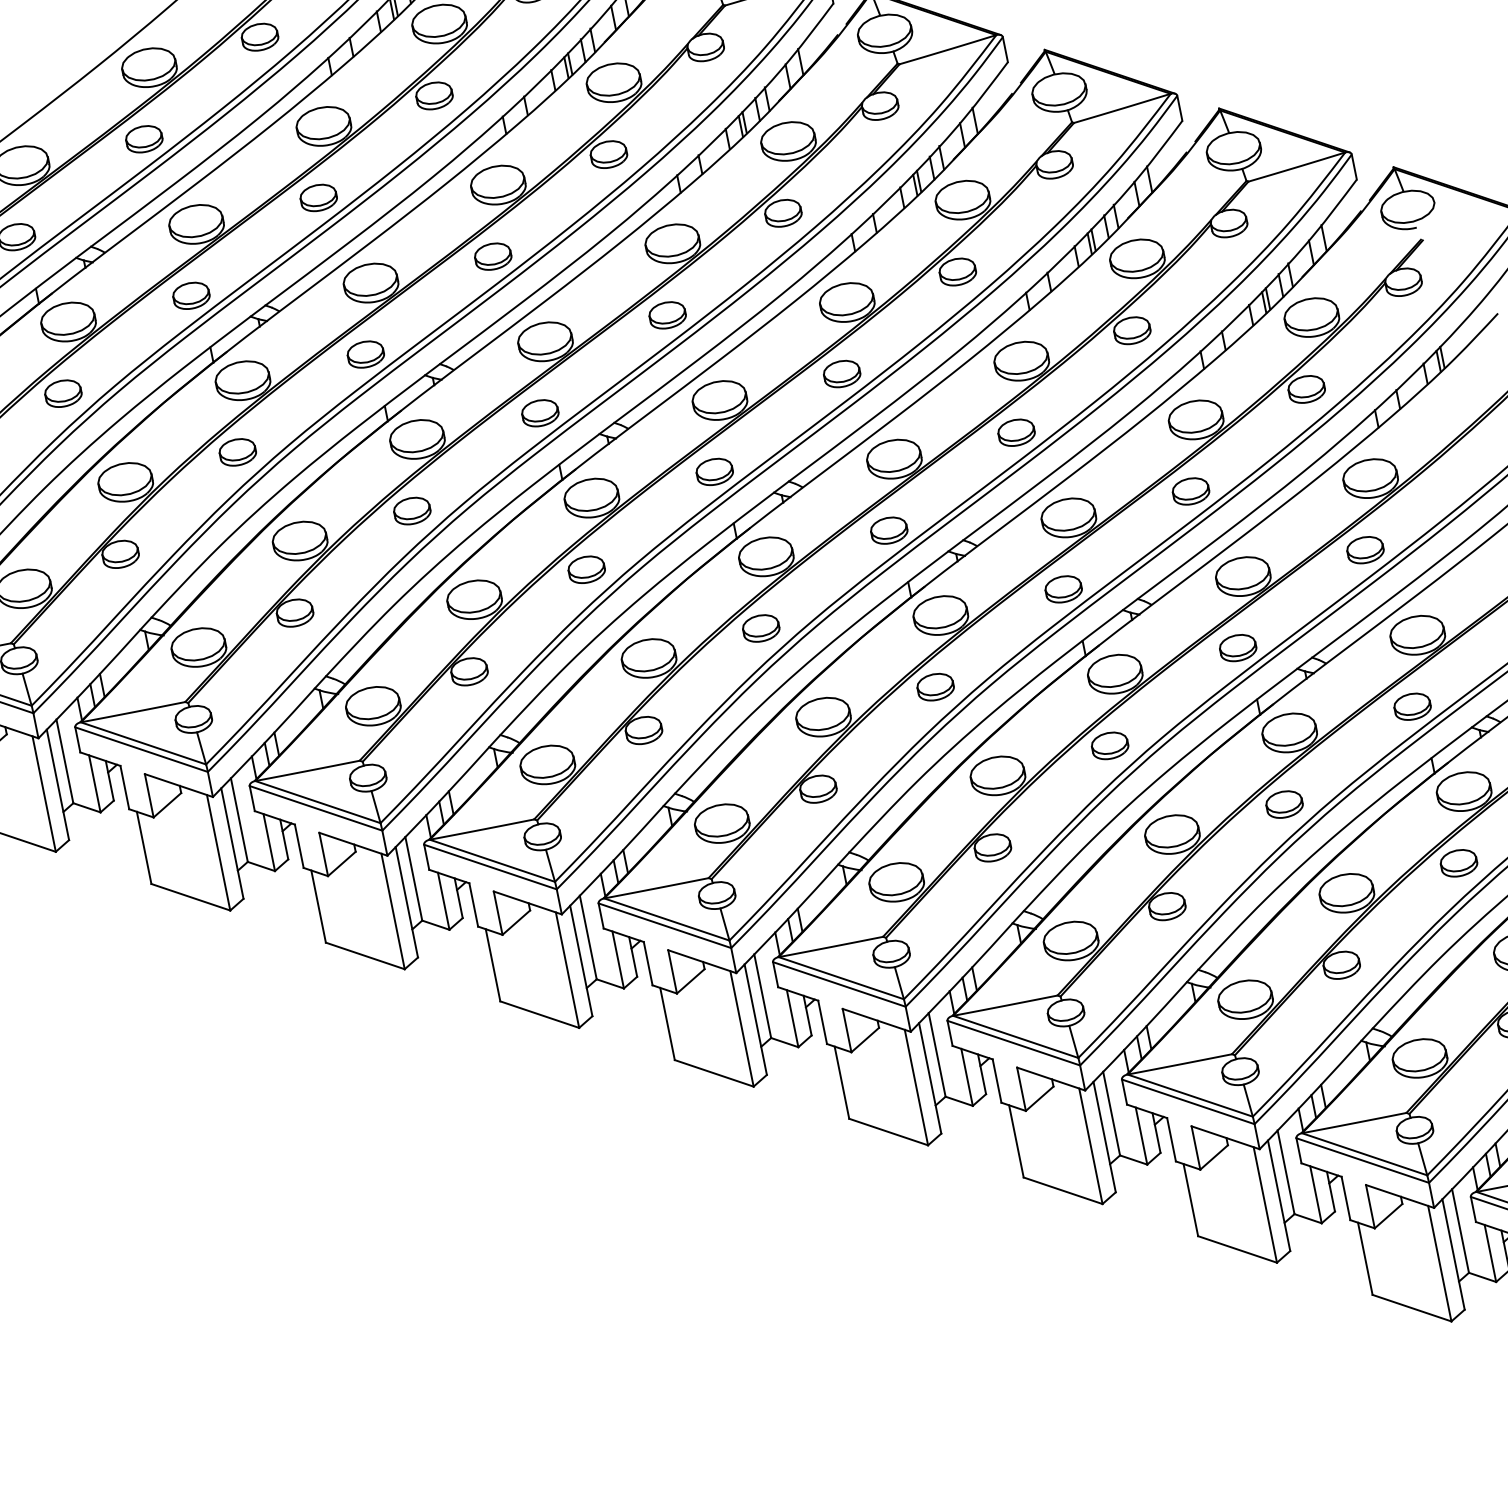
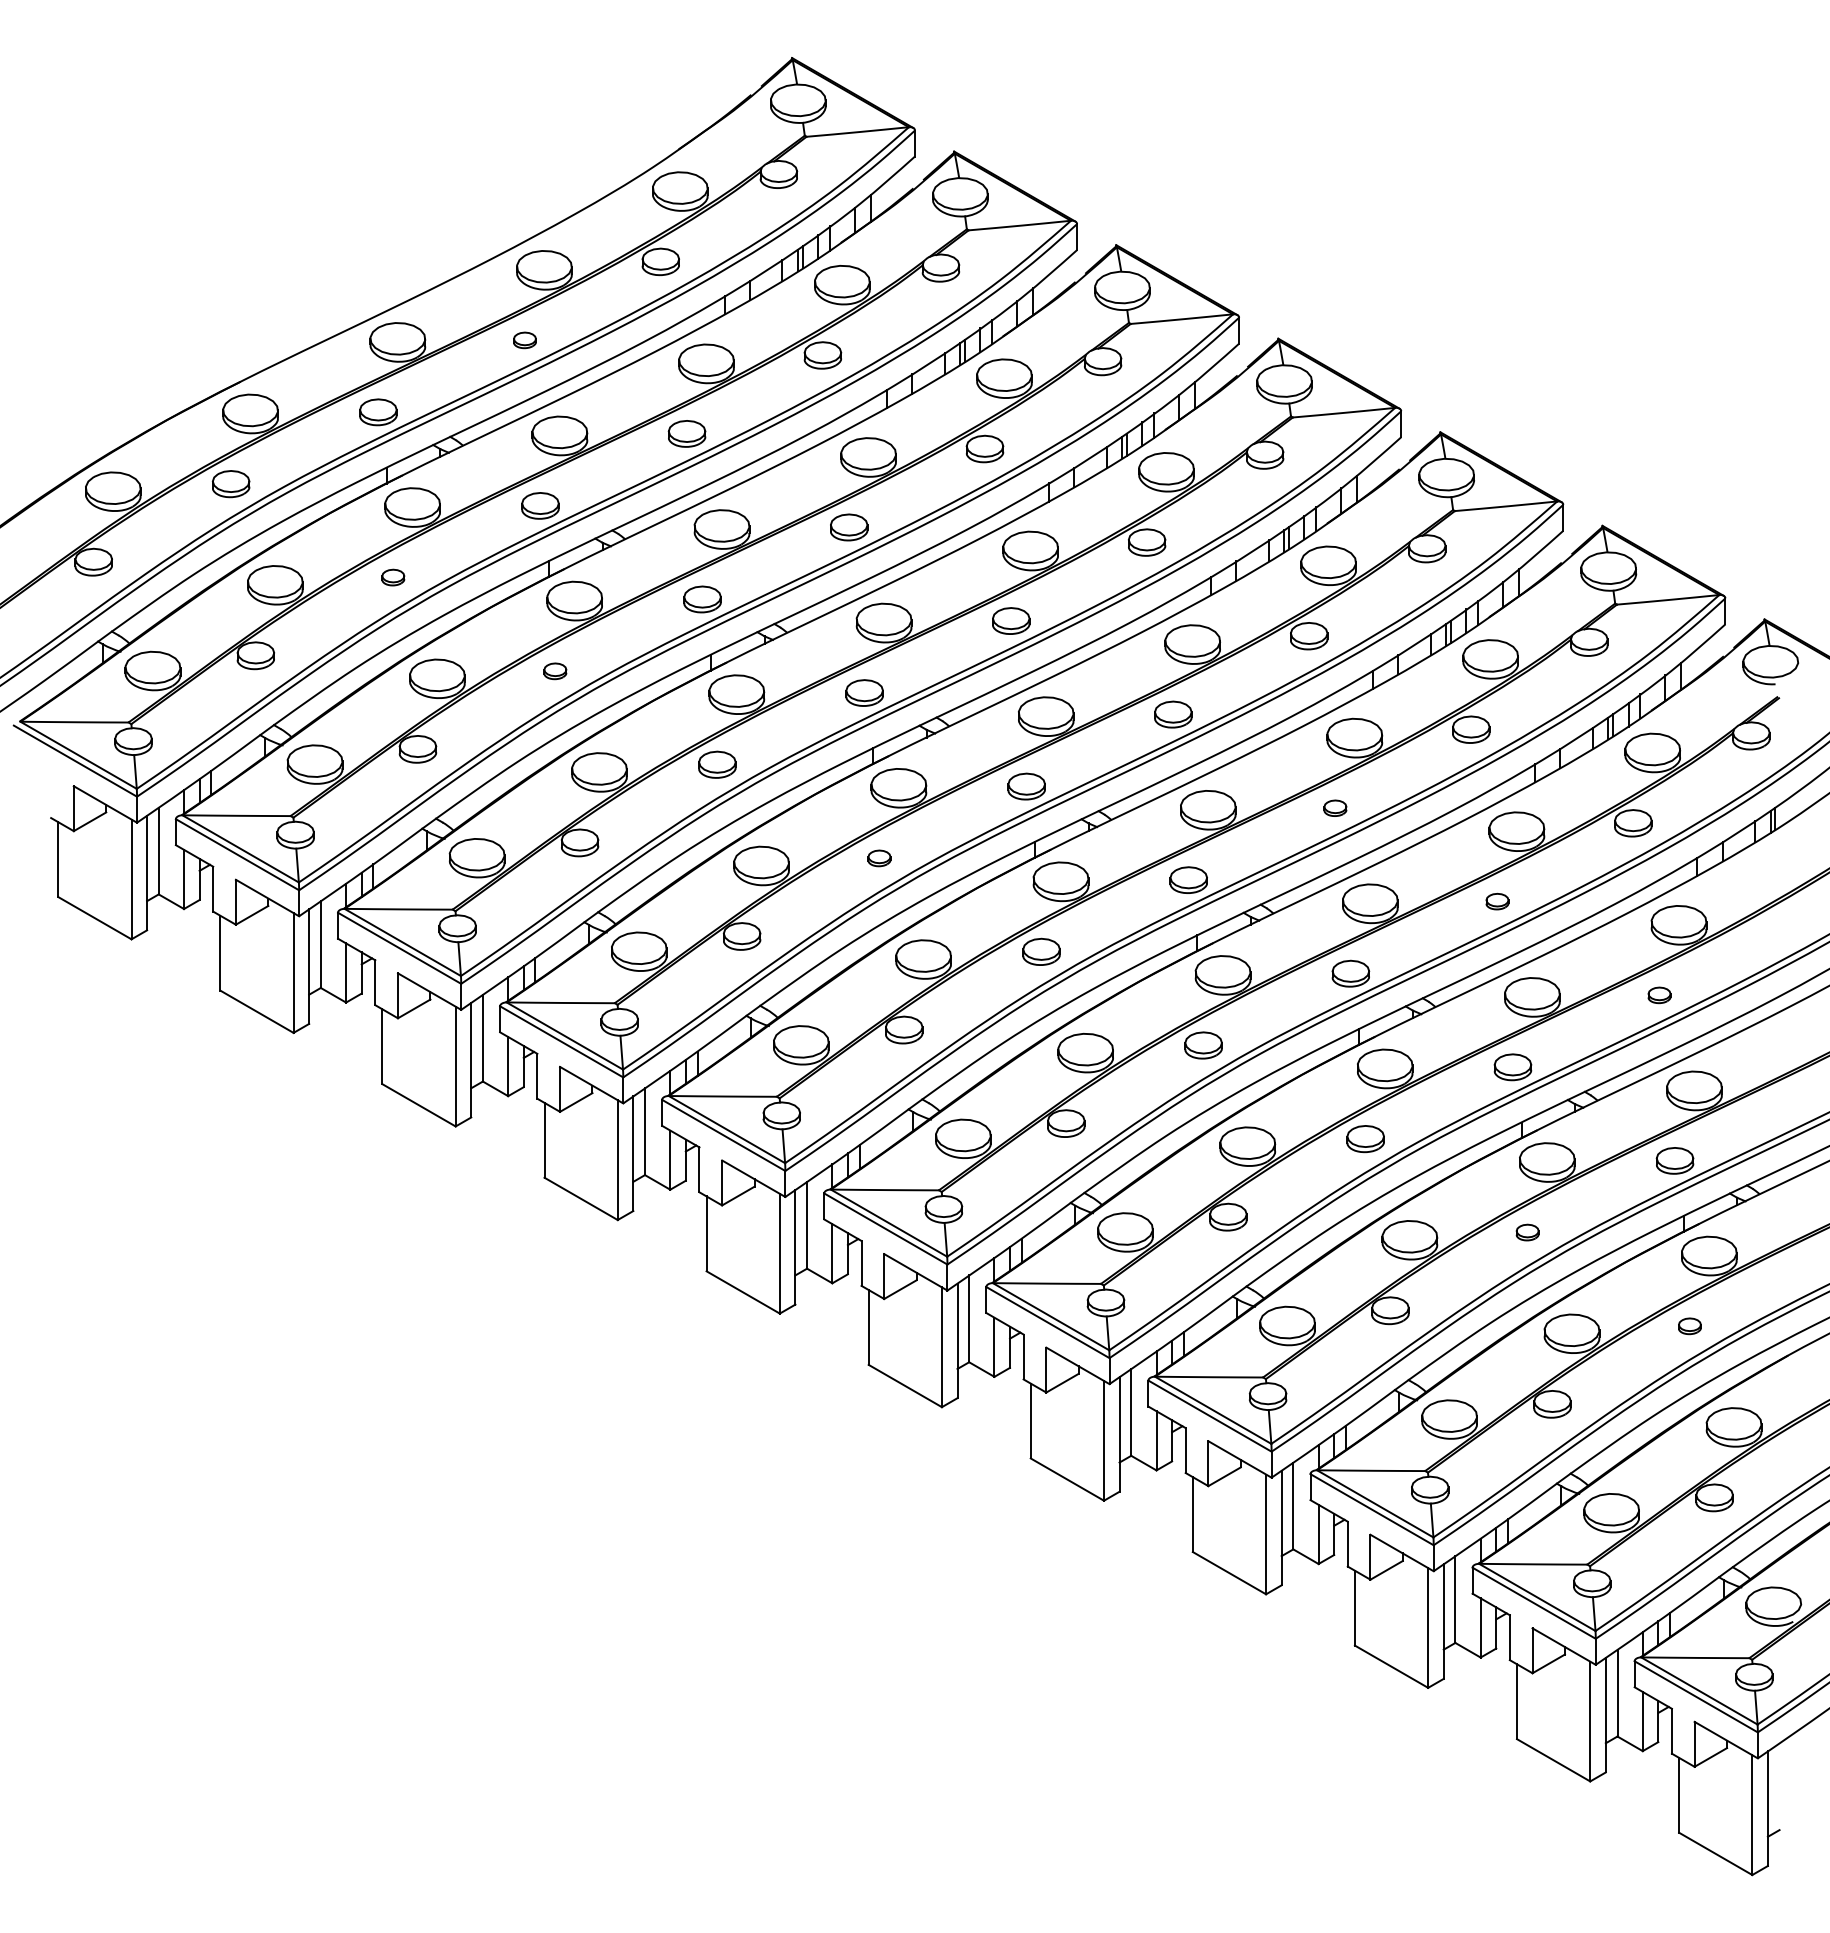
part: (143, 139) -> (524, 340), size x0.6
part: (63, 393) -> (393, 577), size x0.6
part: (1016, 432) -> (1335, 808), size x0.6
part: (238, 452) -> (555, 671), size x0.6
part: (1190, 491) -> (1497, 901), size x0.6
part: (1365, 550) -> (1659, 995), size x0.6
part: (586, 569) -> (879, 858), size x0.6
part: (1284, 804) -> (1527, 1232), size x0.6
part: (1458, 863) -> (1689, 1326), size x0.6

